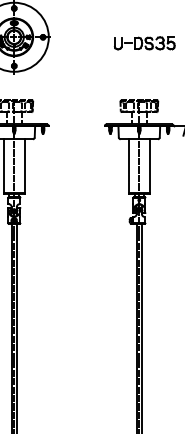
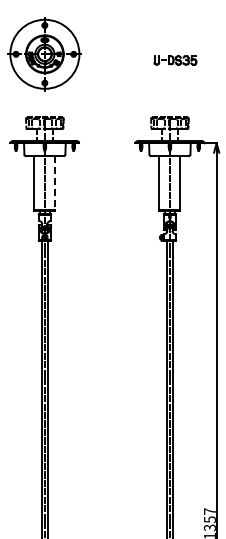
part: (144, 43) -> (175, 60), size x0.7
line: (24, 166) -> (55, 183), solid -> dashed

